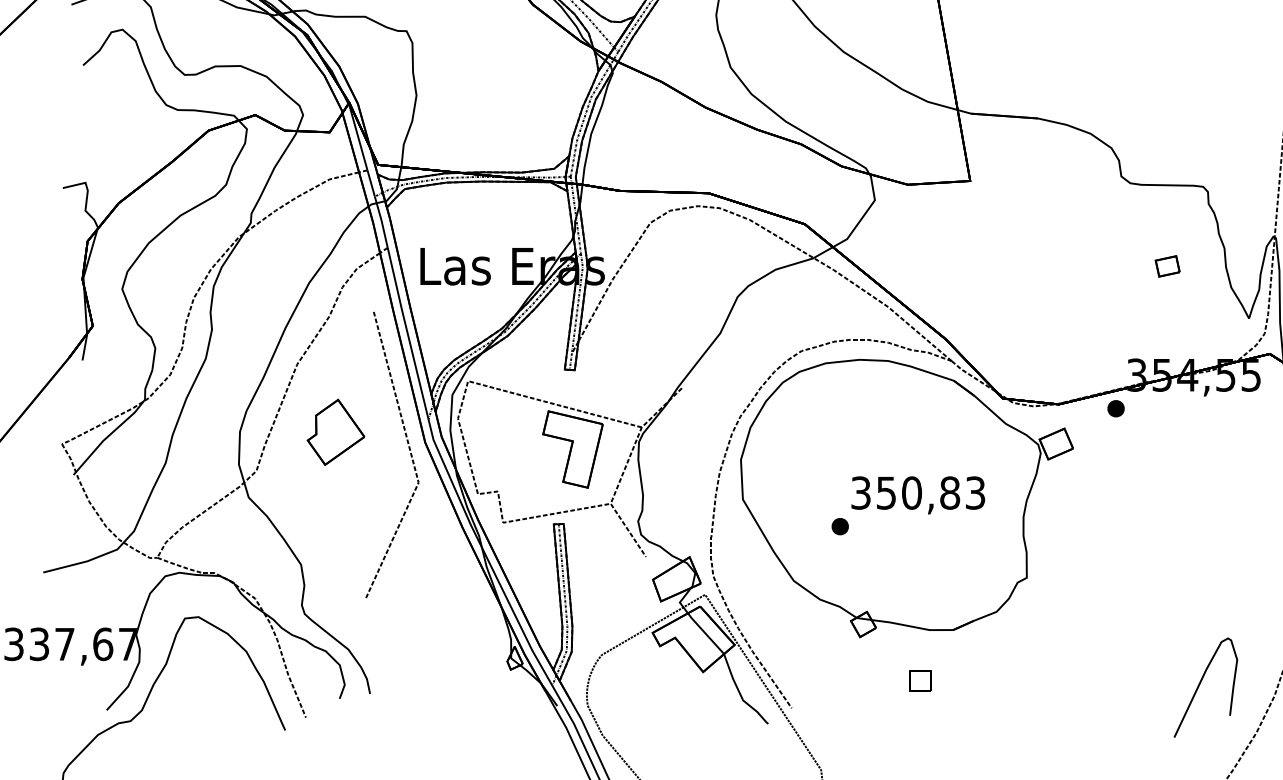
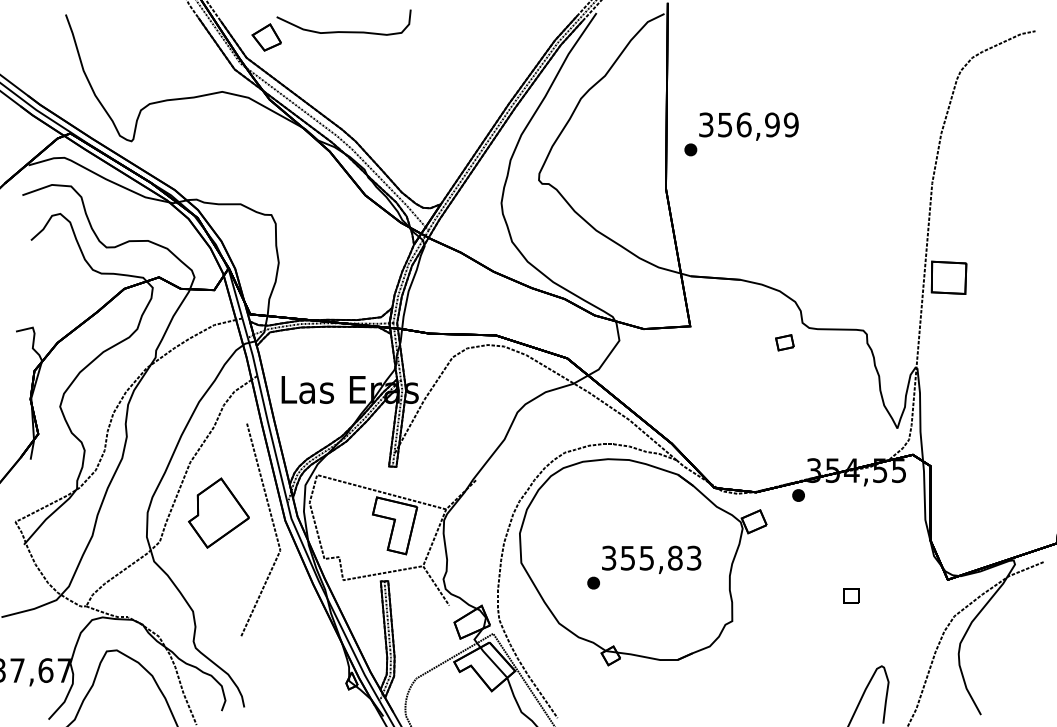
part: (1167, 266) -> (784, 342), moved
part: (335, 431) -> (218, 512), size x1.43
text: (911, 492) -> (646, 557), 350,83 -> 355,83
part: (920, 680) -> (851, 595), moved

